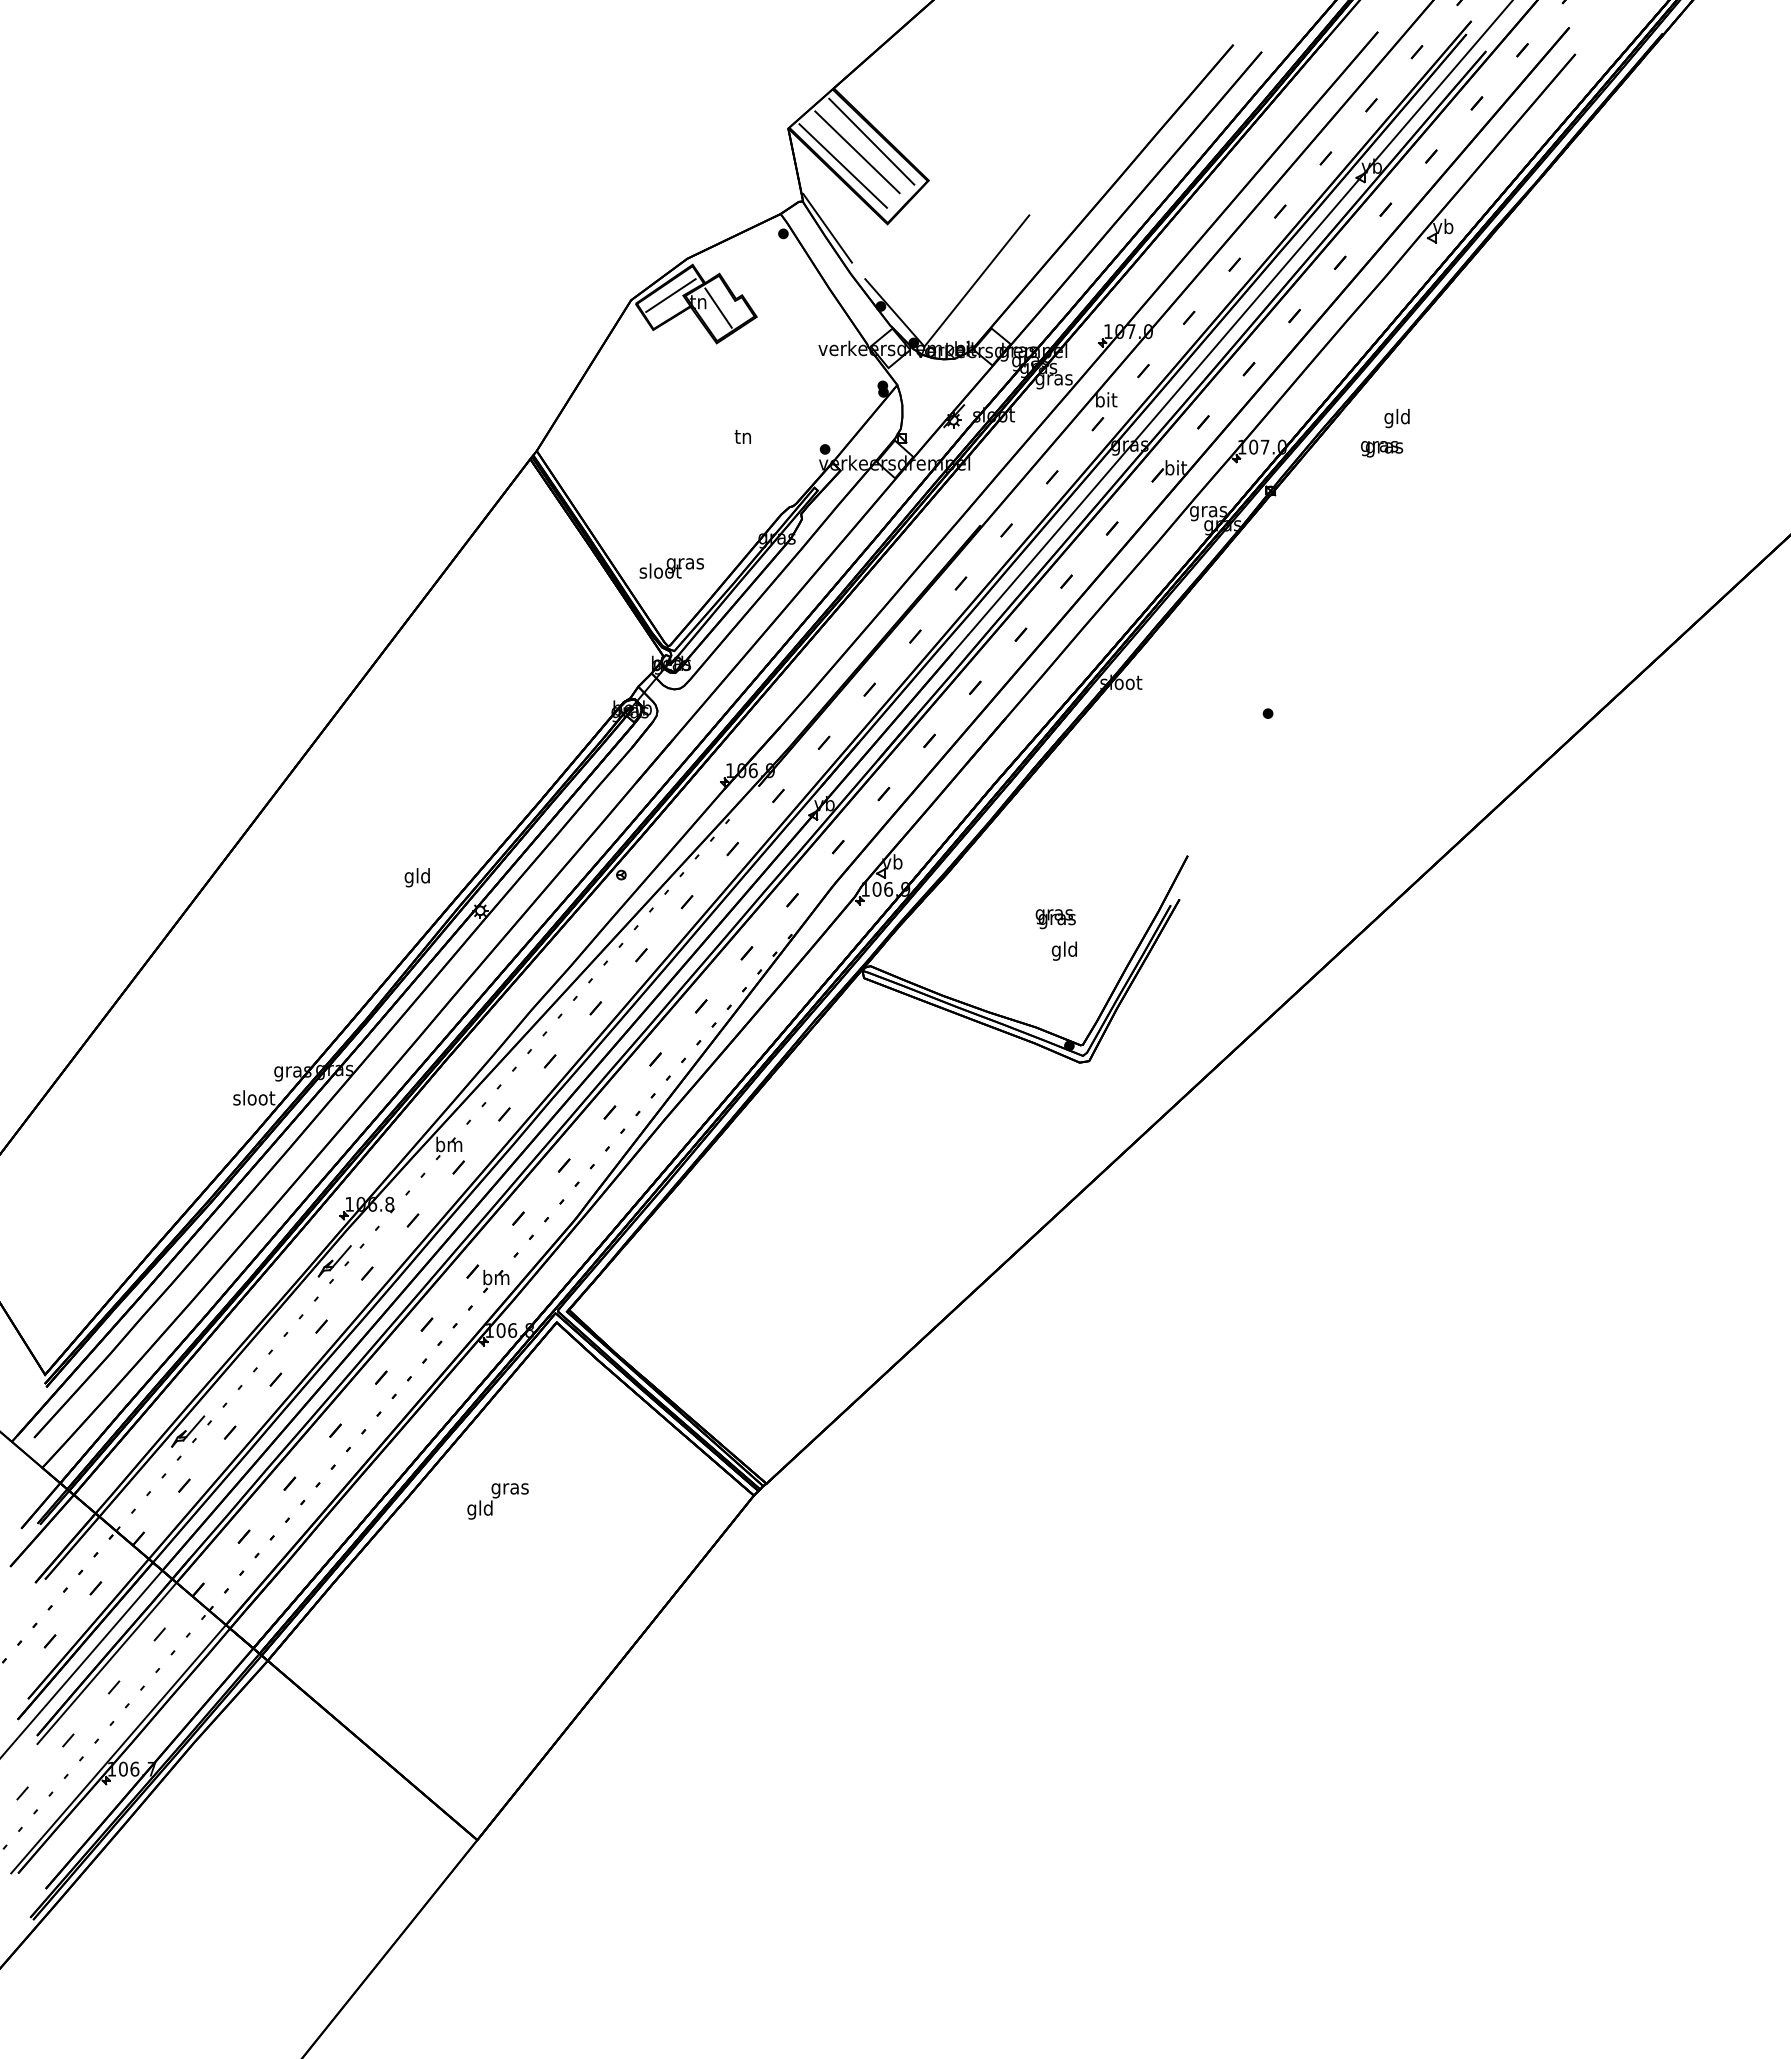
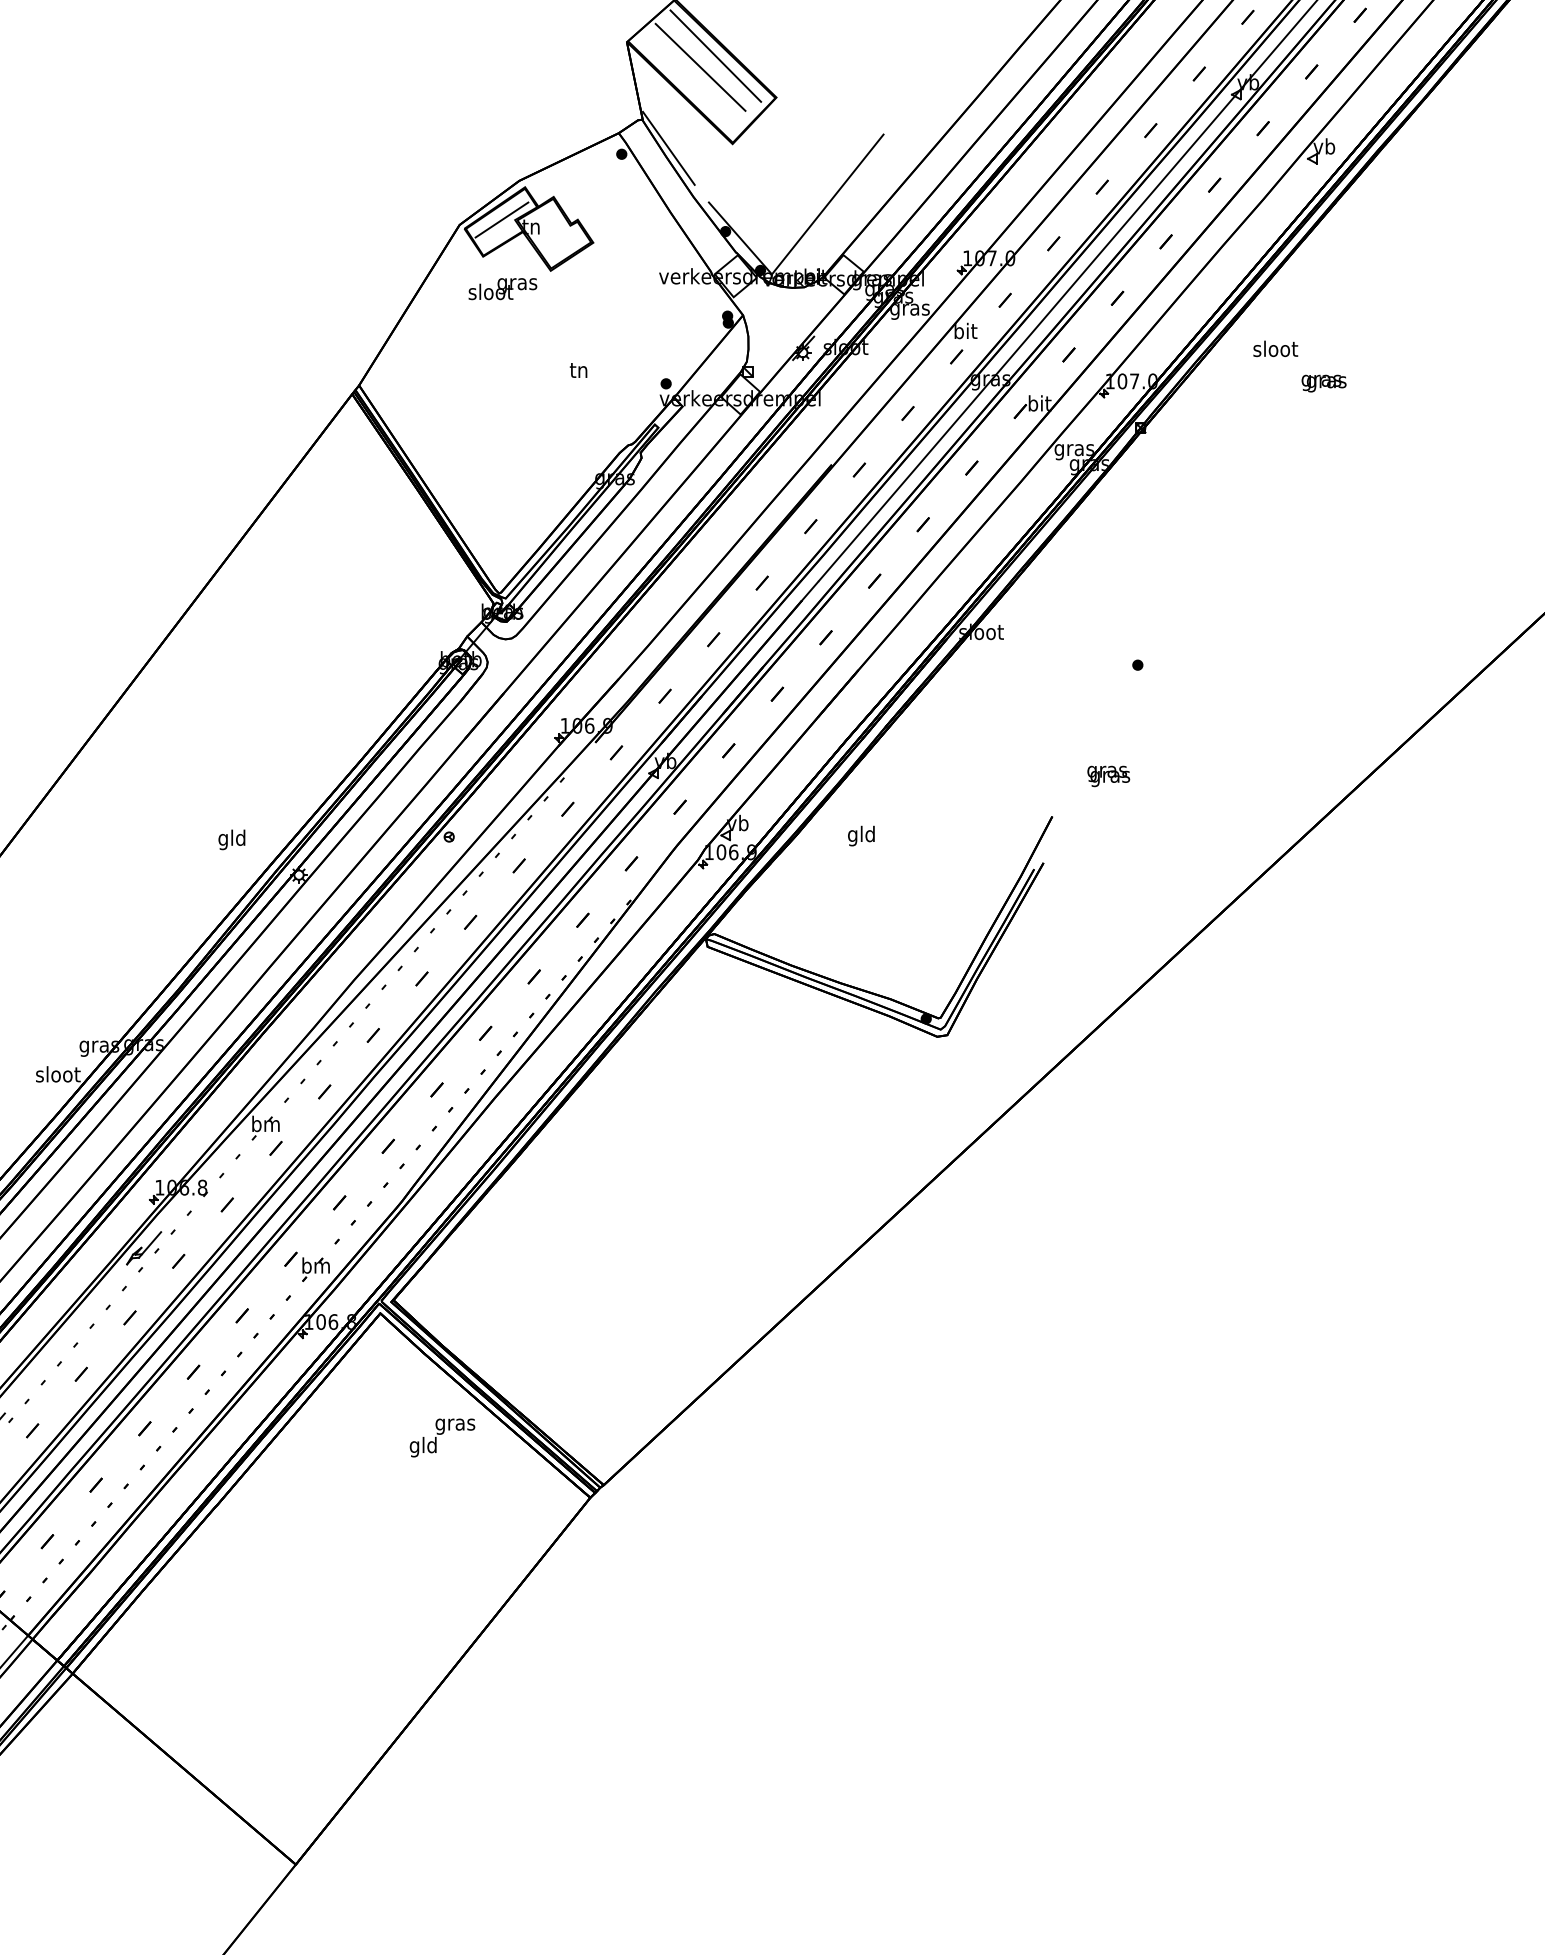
line: (843, 165) -> (685, 81), removed
line: (718, 307) -> (552, 232), removed
text: (1397, 418) -> (1275, 350), gld -> sloot
text: (1382, 449) -> (1324, 383), moved
text: (671, 568) -> (502, 289), moved
text: (1055, 919) -> (1108, 776), moved
text: (1063, 950) -> (860, 835), moved
text: (497, 1501) -> (441, 1438), moved

